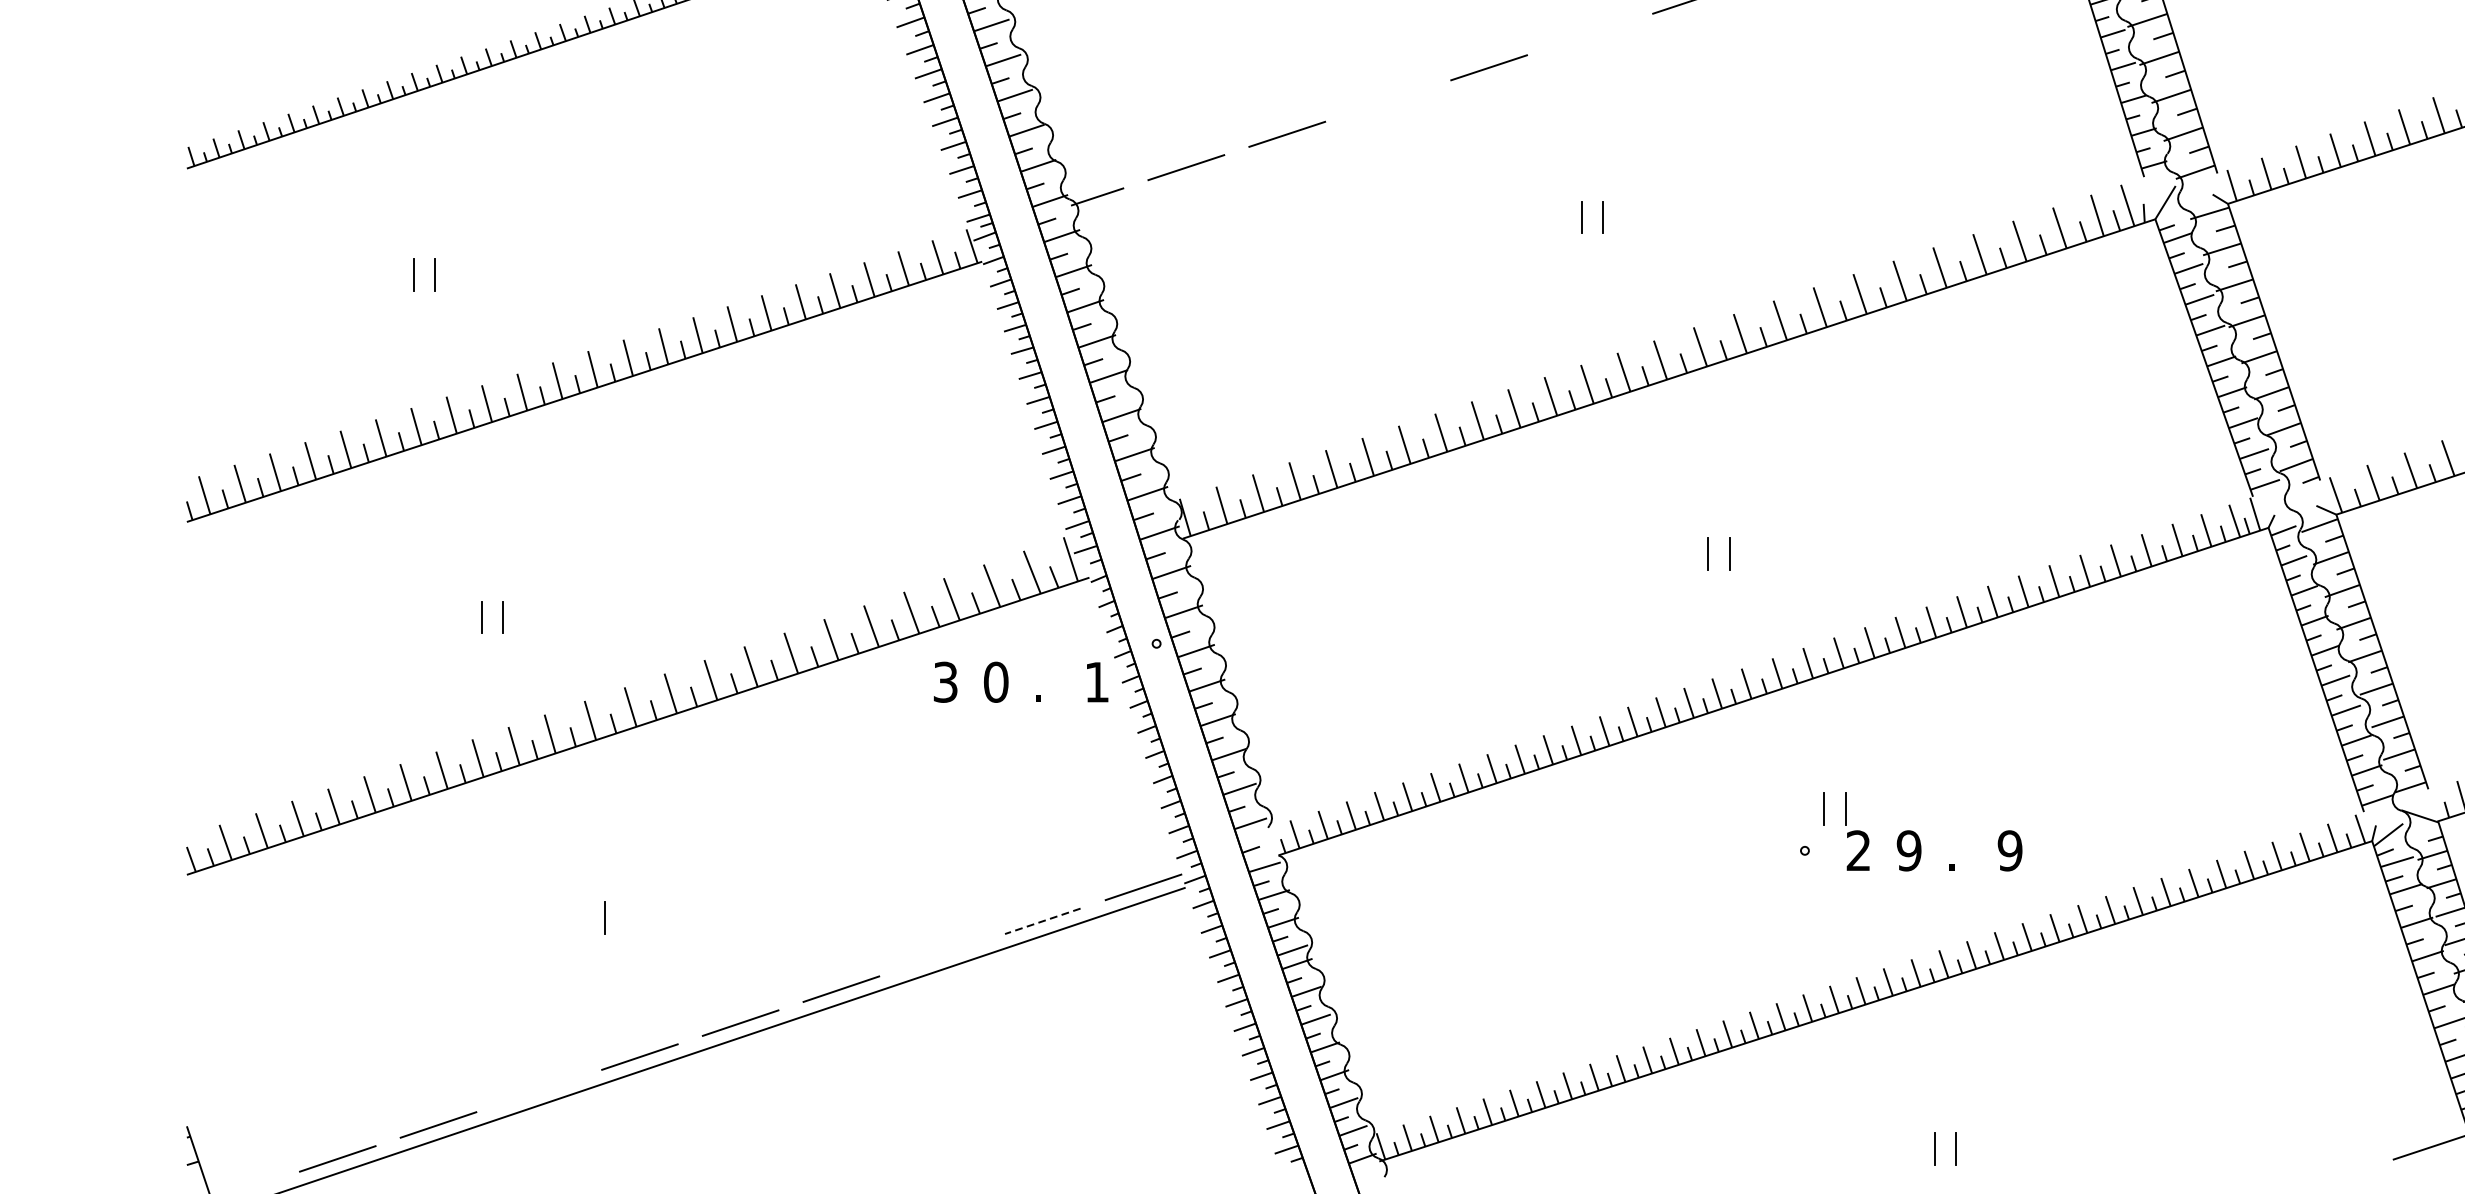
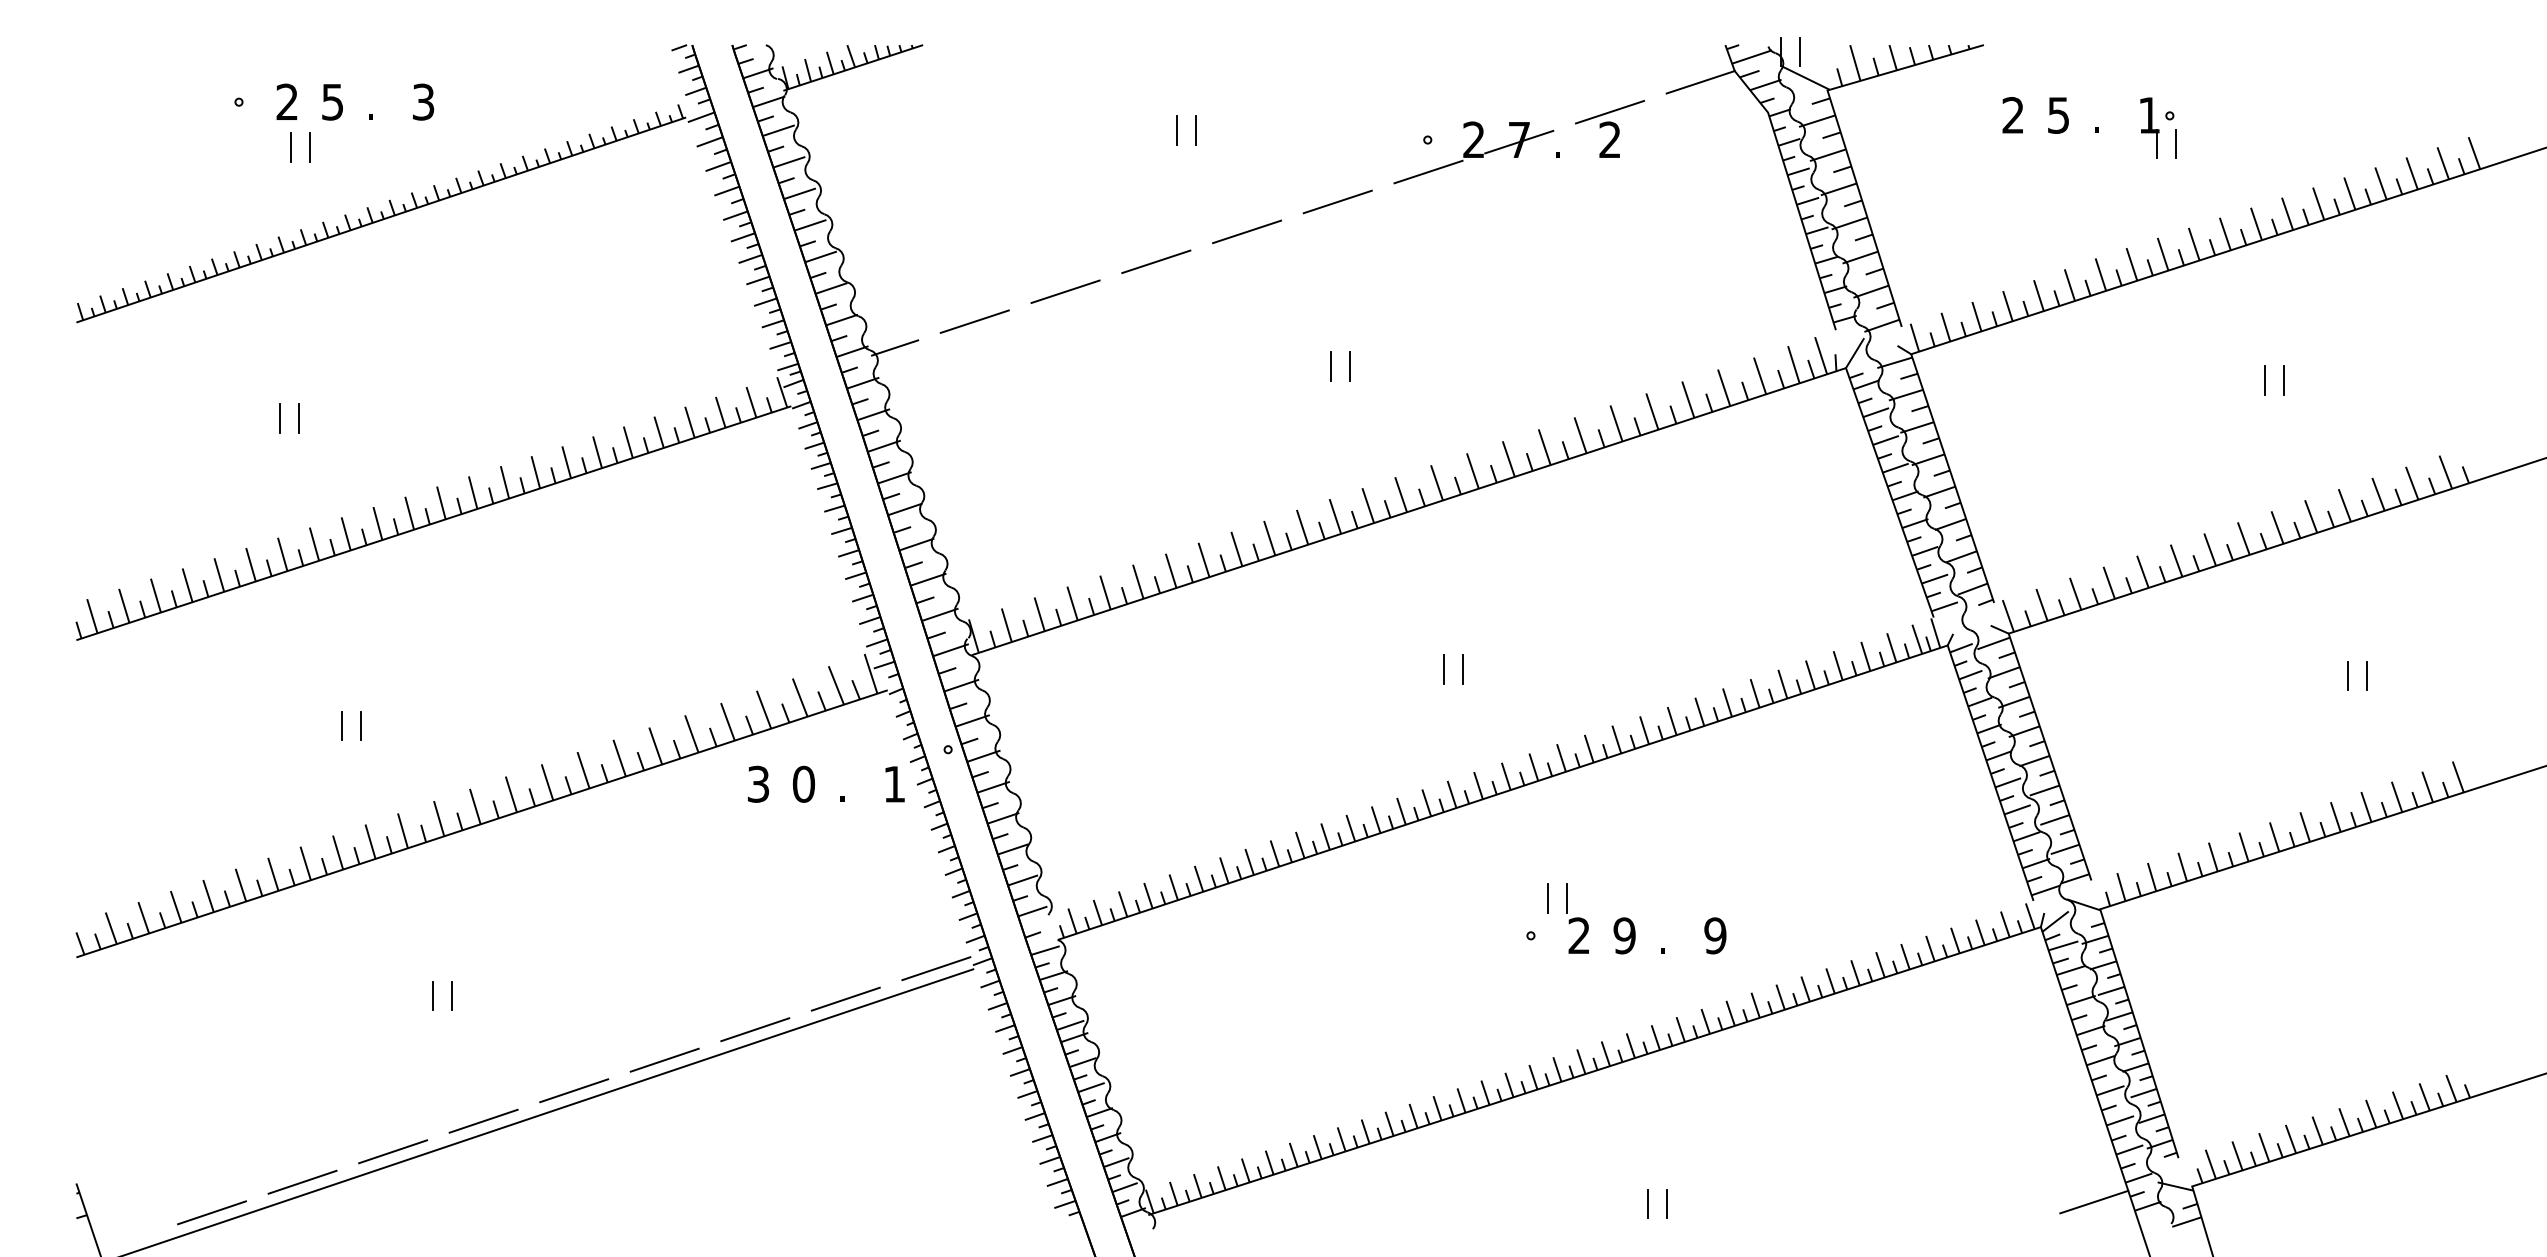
line: (1589, 33) -> (1337, 201), added
line: (1388, 100) -> (1156, 261), added
line: (584, 917) -> (433, 995), added
line: (1042, 921) -> (845, 999), dashed -> solid
line: (942, 955) -> (755, 1029), added
line: (539, 1090) -> (393, 1151), added

